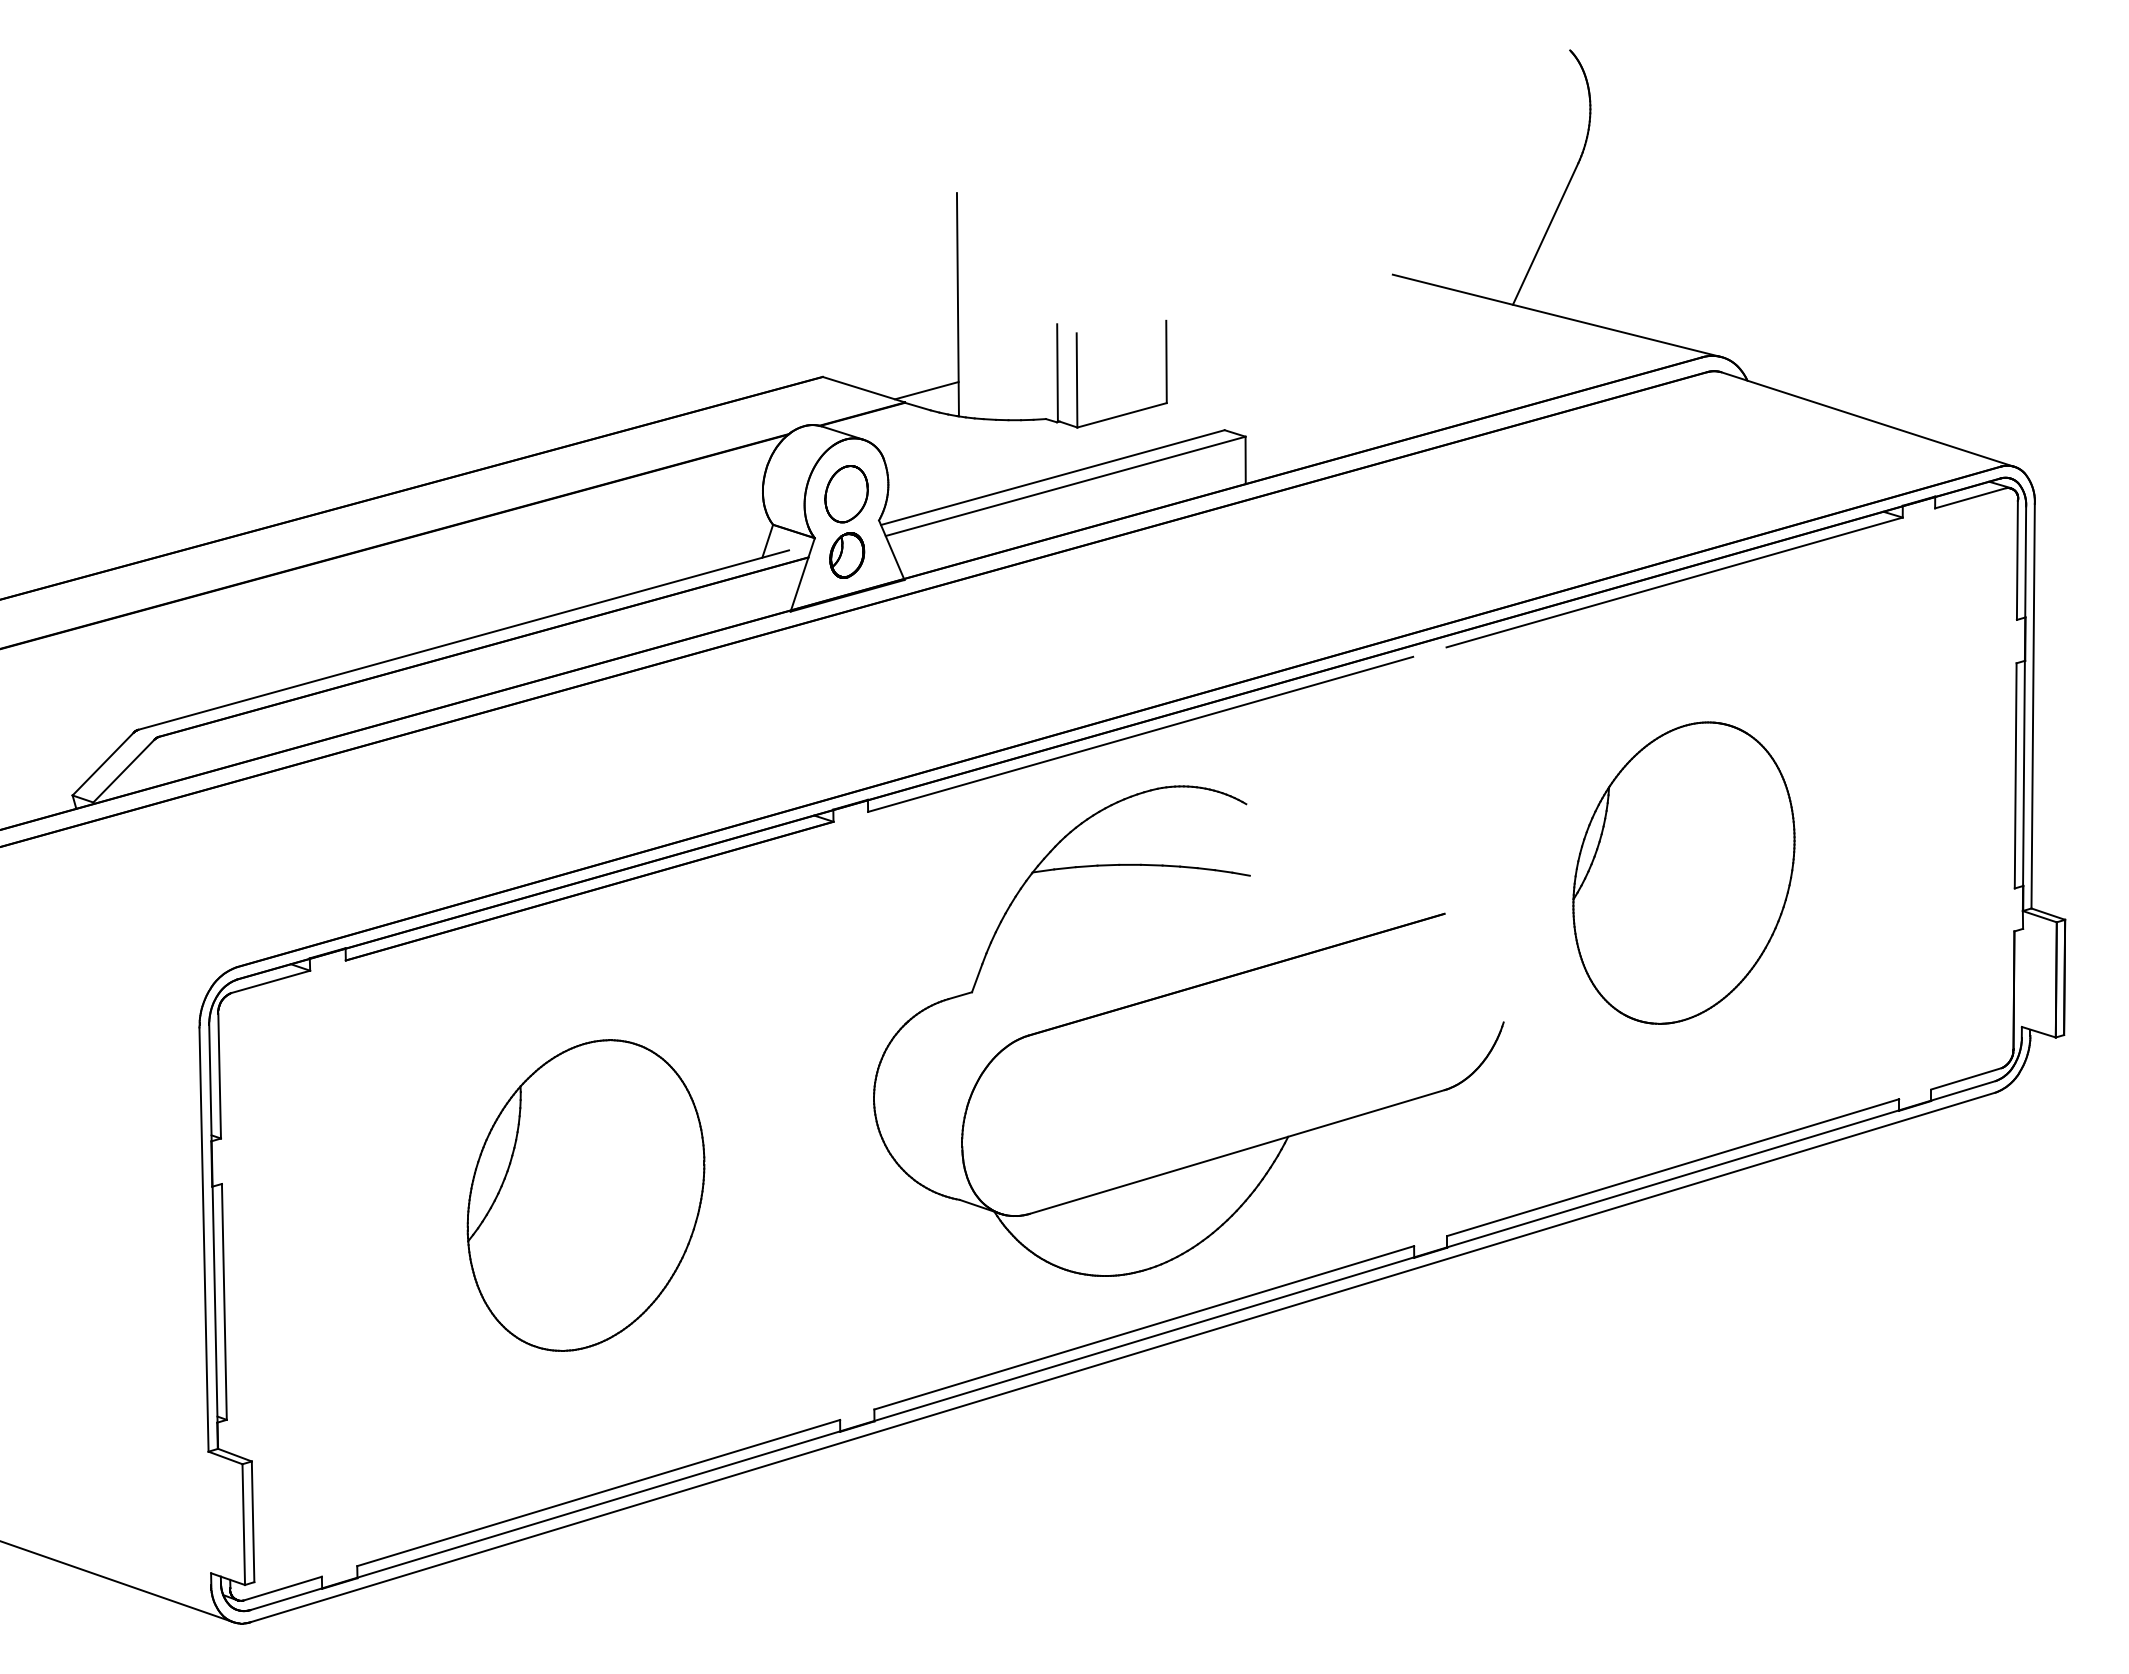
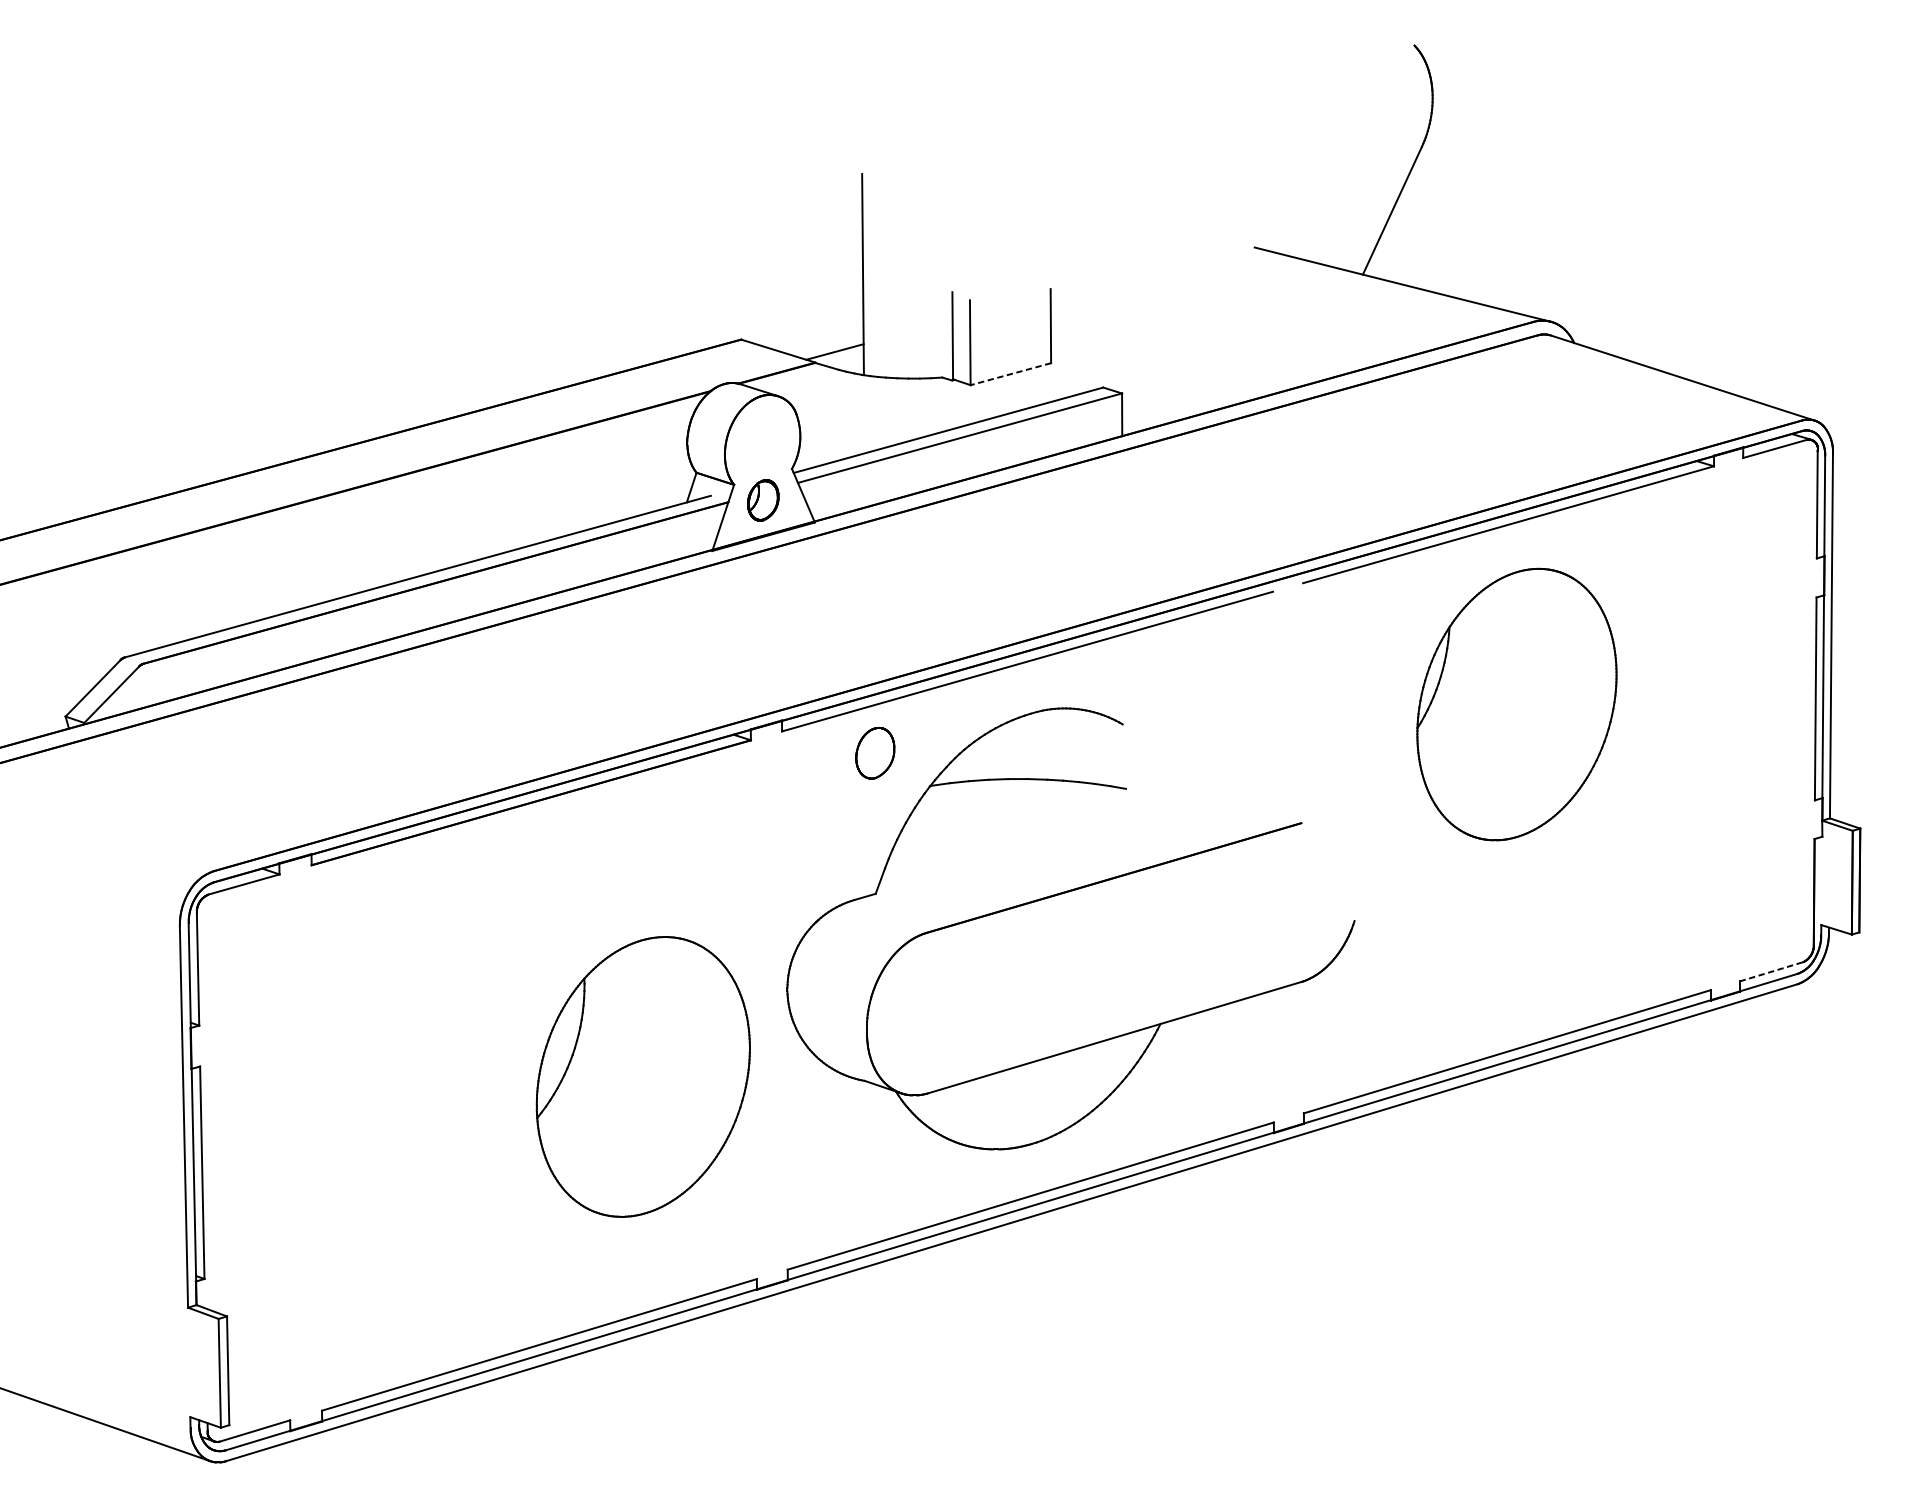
line: (1121, 415) -> (1010, 374), solid -> dashed
part: (846, 494) -> (875, 753), moved
part: (1683, 872) -> (1516, 704), moved
line: (1966, 1078) -> (1771, 971), solid -> dashed
part: (585, 1195) -> (642, 1076), moved

